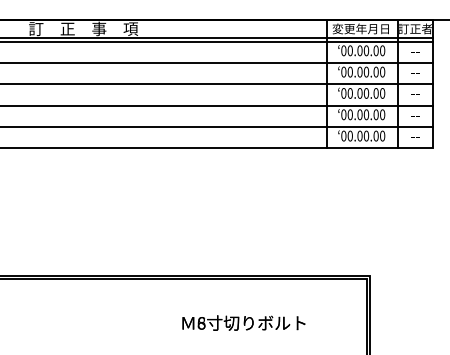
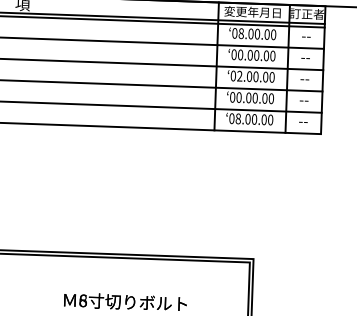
text: (349, 50) -> (240, 33), 00.00.00 -> 08.00.00
text: (349, 93) -> (239, 76), 00.00.00 -> 02.00.00
text: (349, 136) -> (237, 119), 00.00.00 -> 08.00.00

